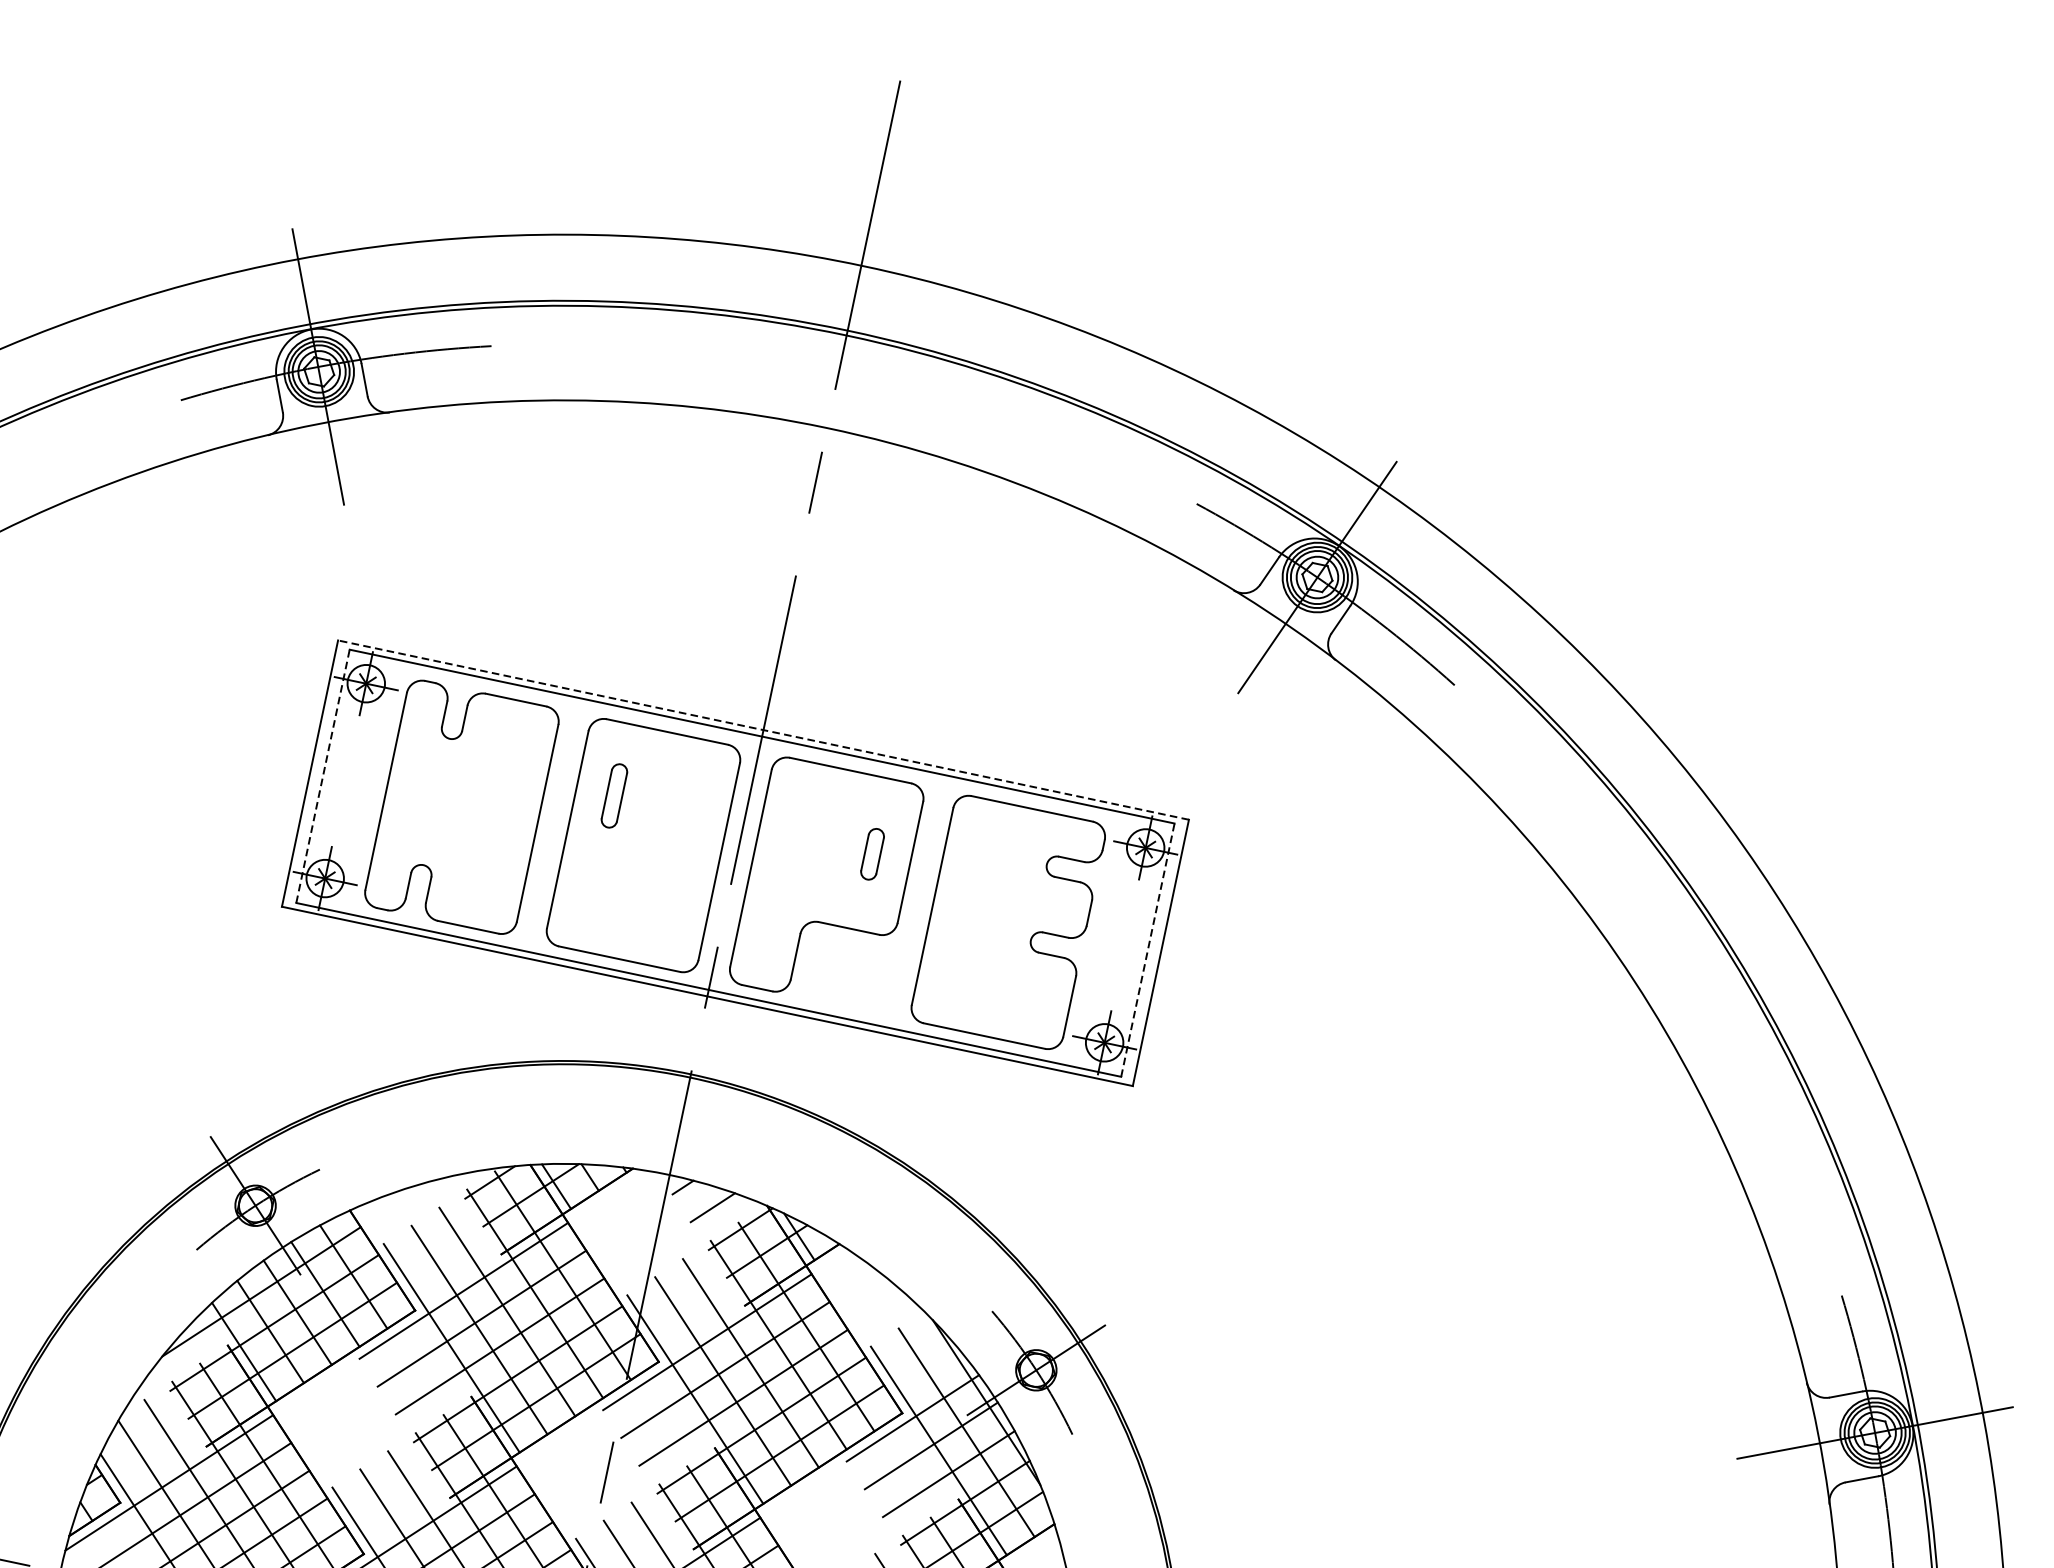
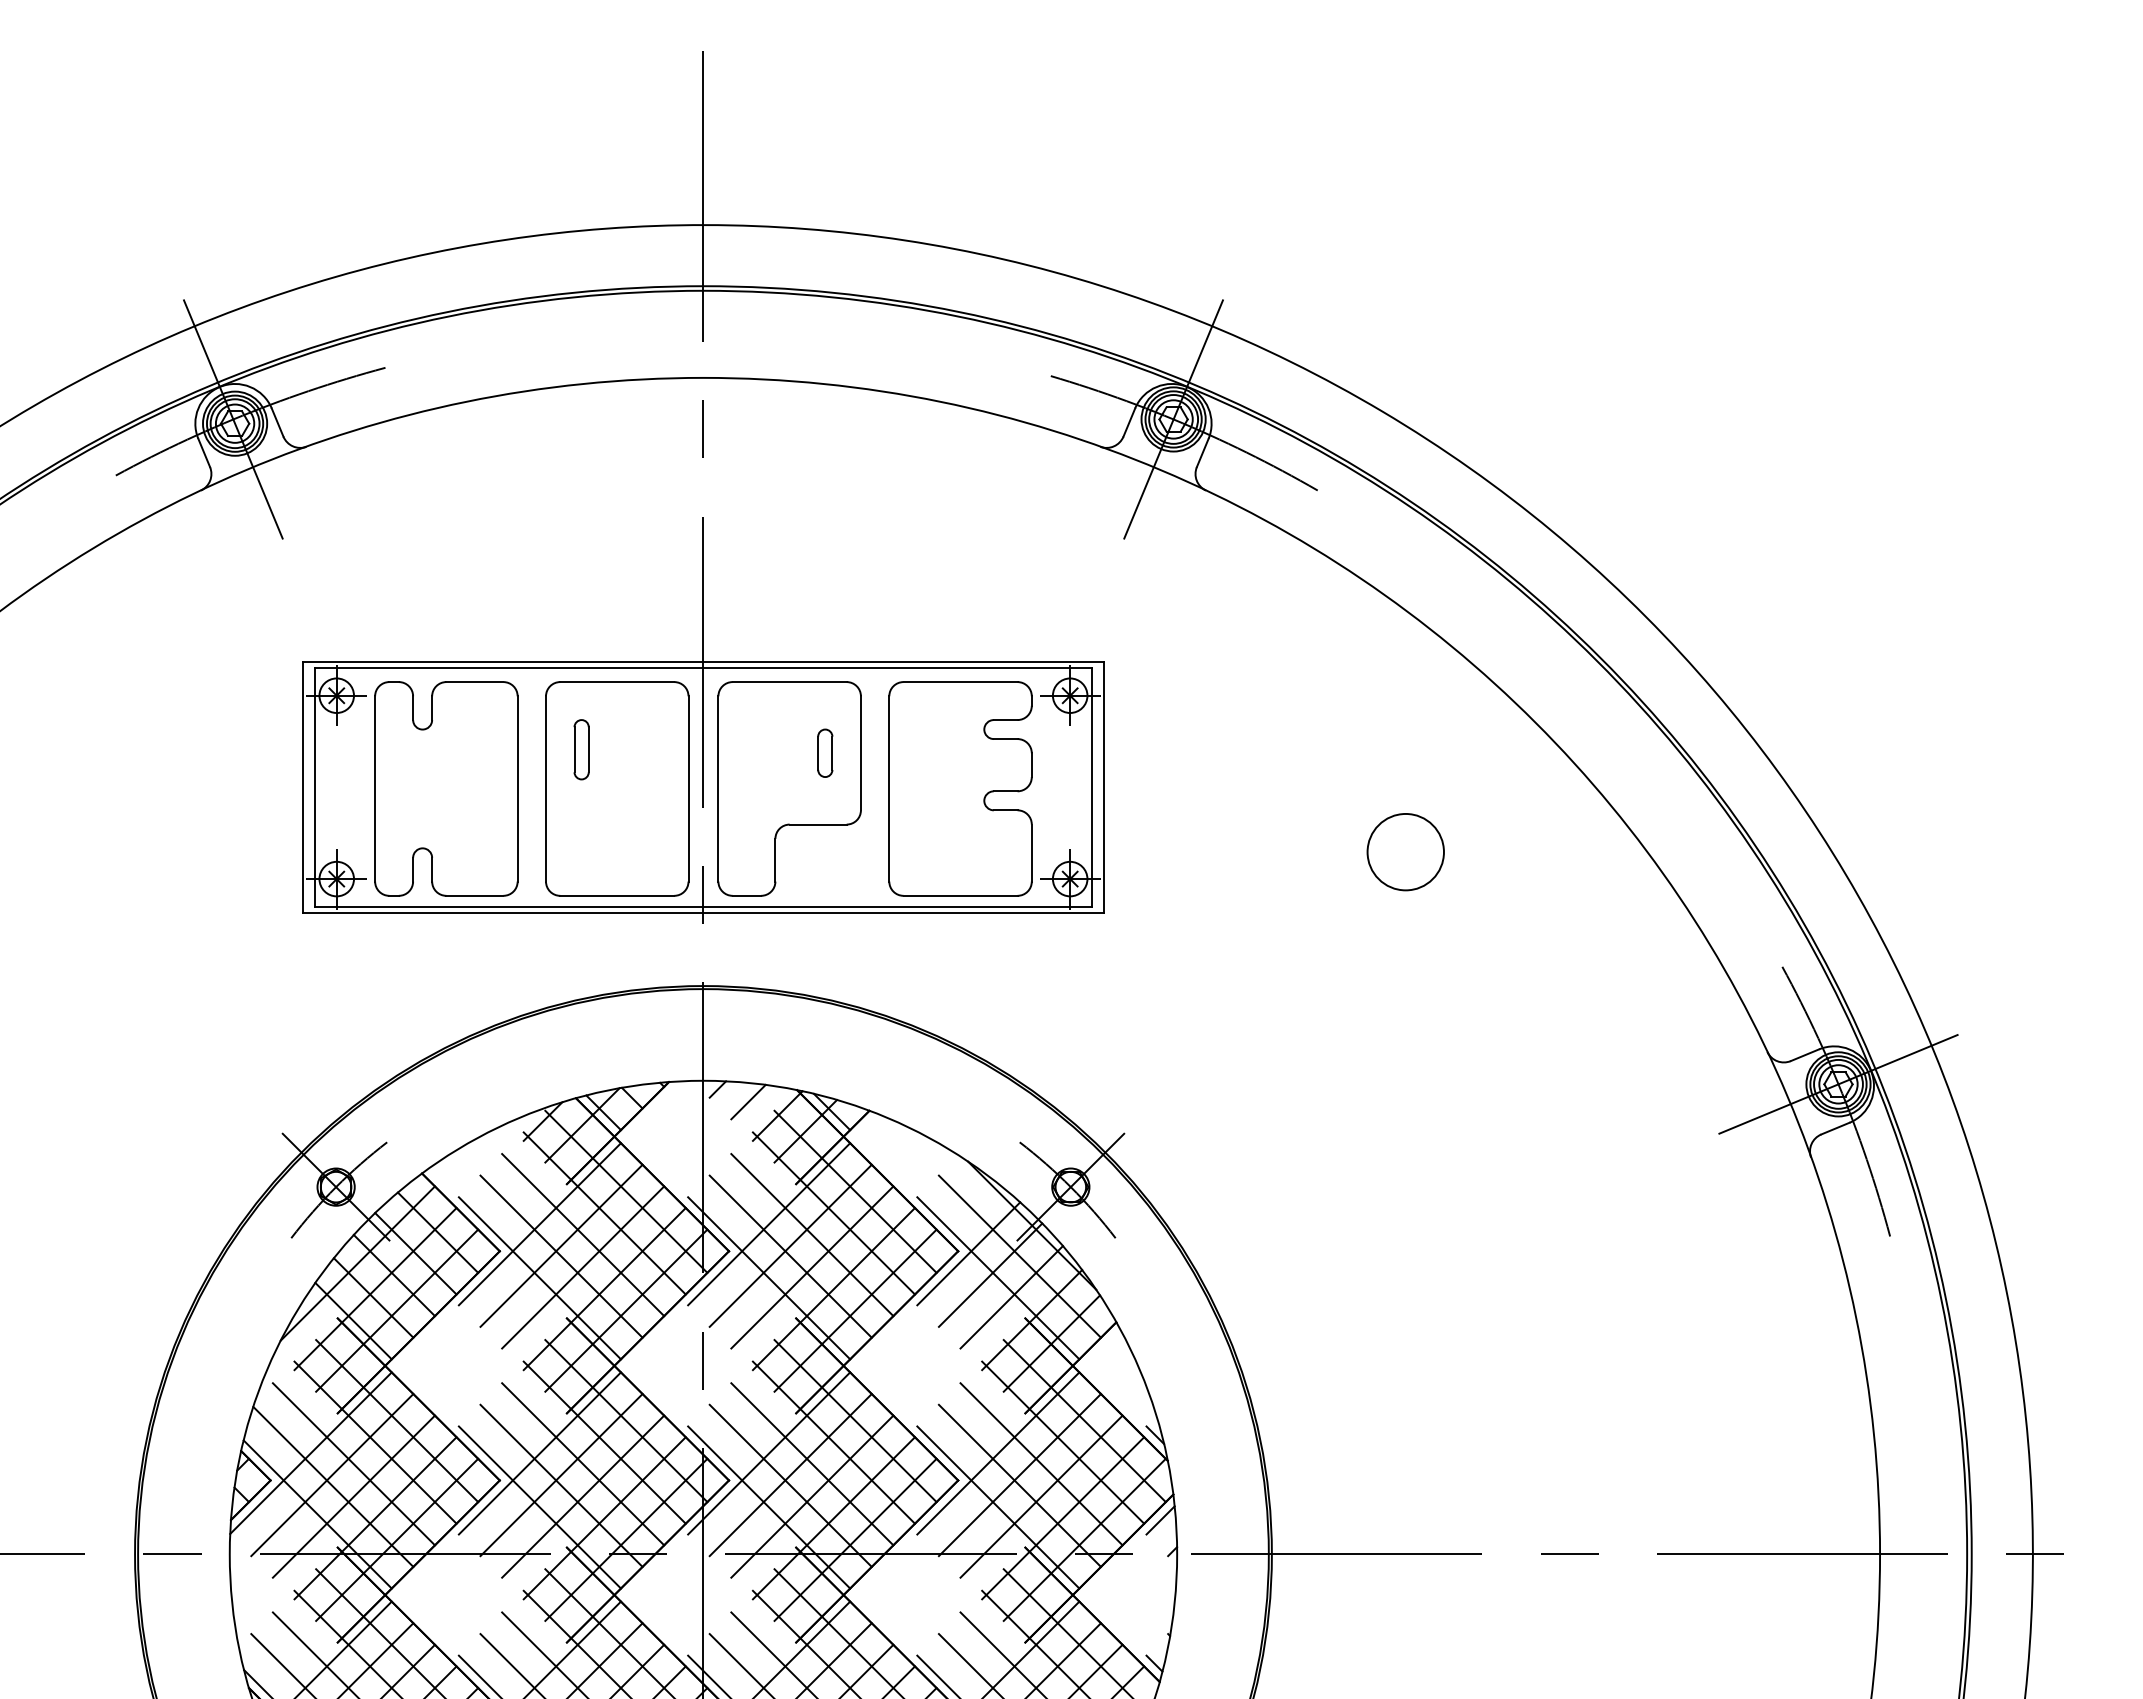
line: (762, 730) -> (702, 662), dashed -> solid
line: (323, 775) -> (315, 786), dashed -> solid
line: (1148, 949) -> (1091, 786), dashed -> solid
circle: (1466, 1089) -> (1405, 852), added

